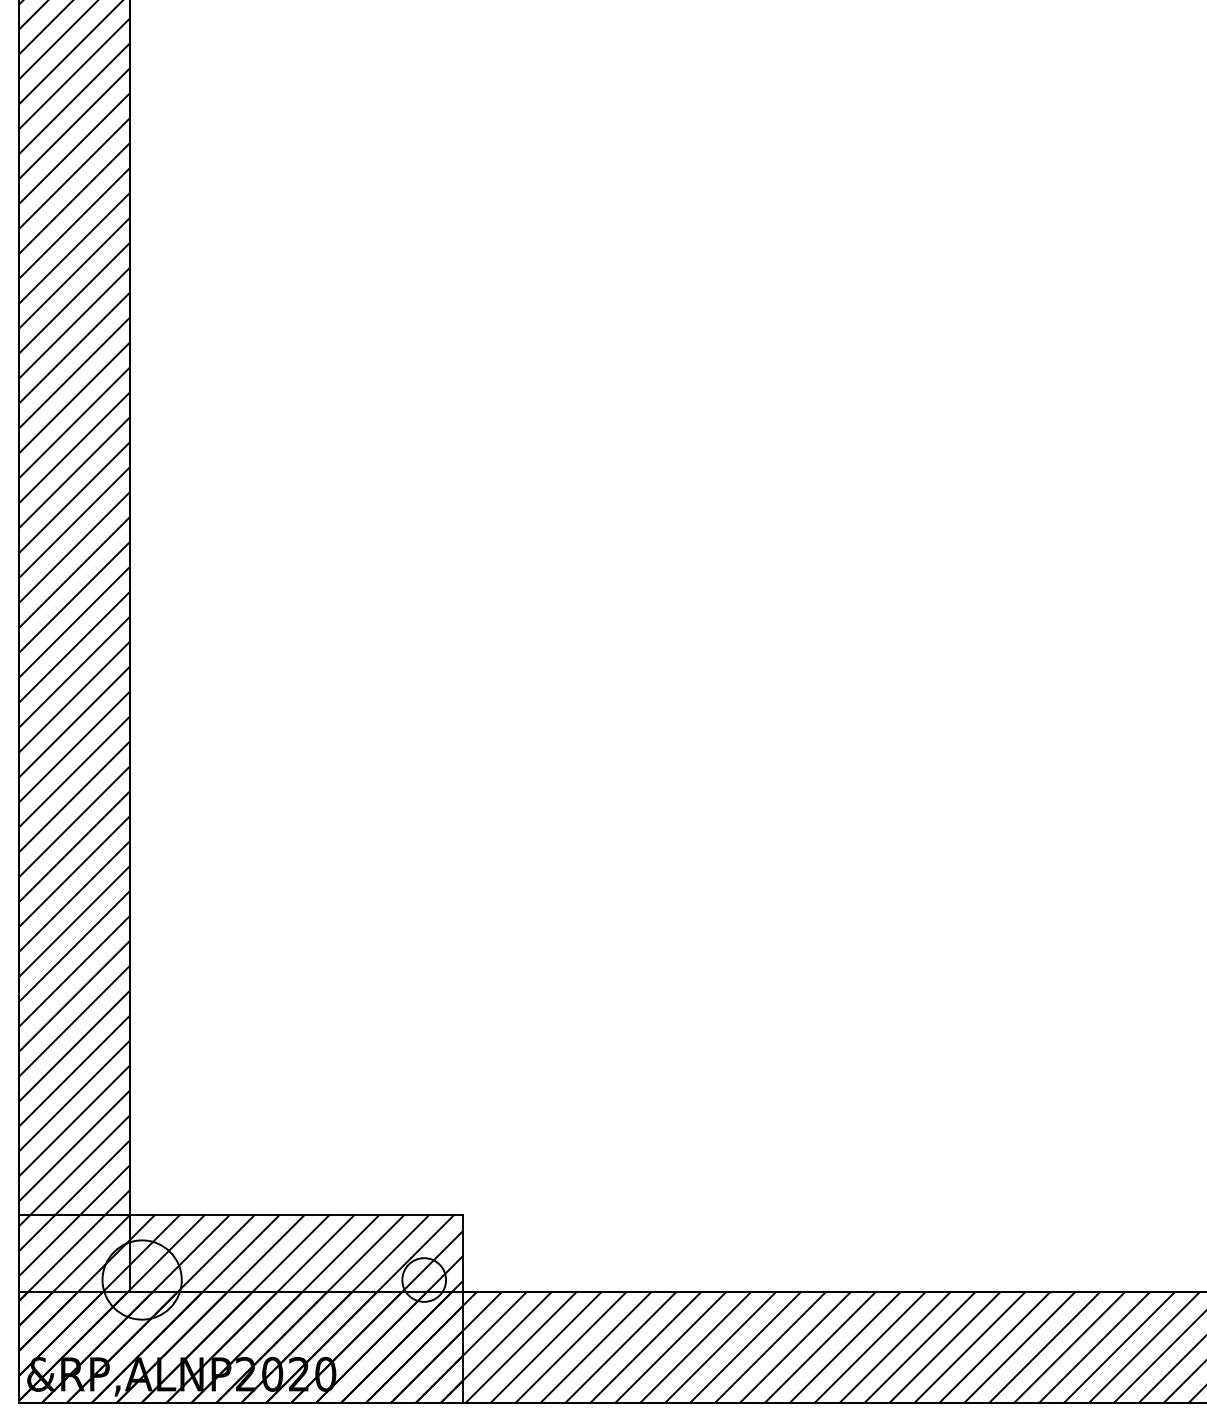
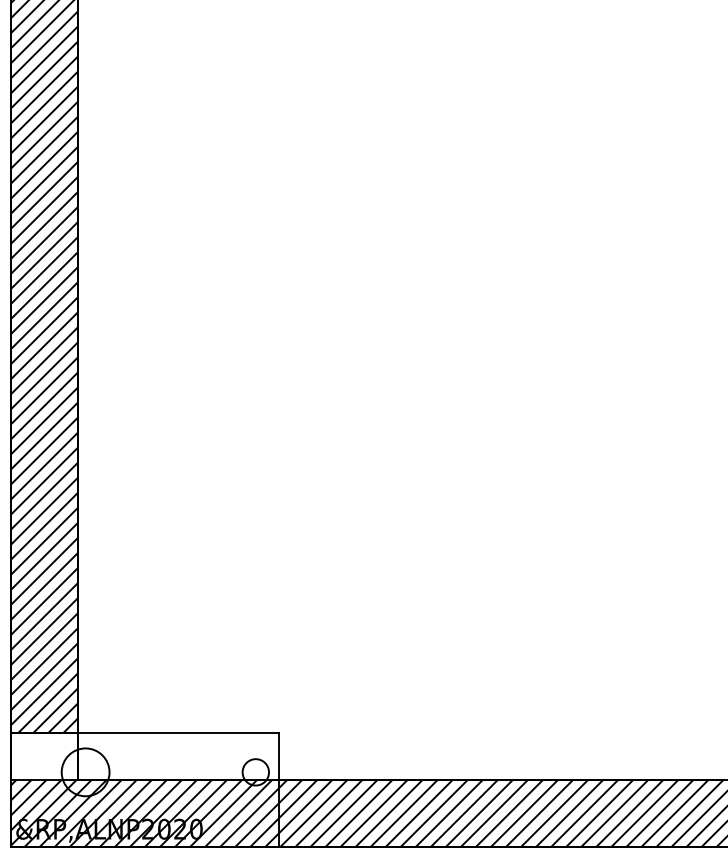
hatch: (241, 1308) -> (145, 789), removed

